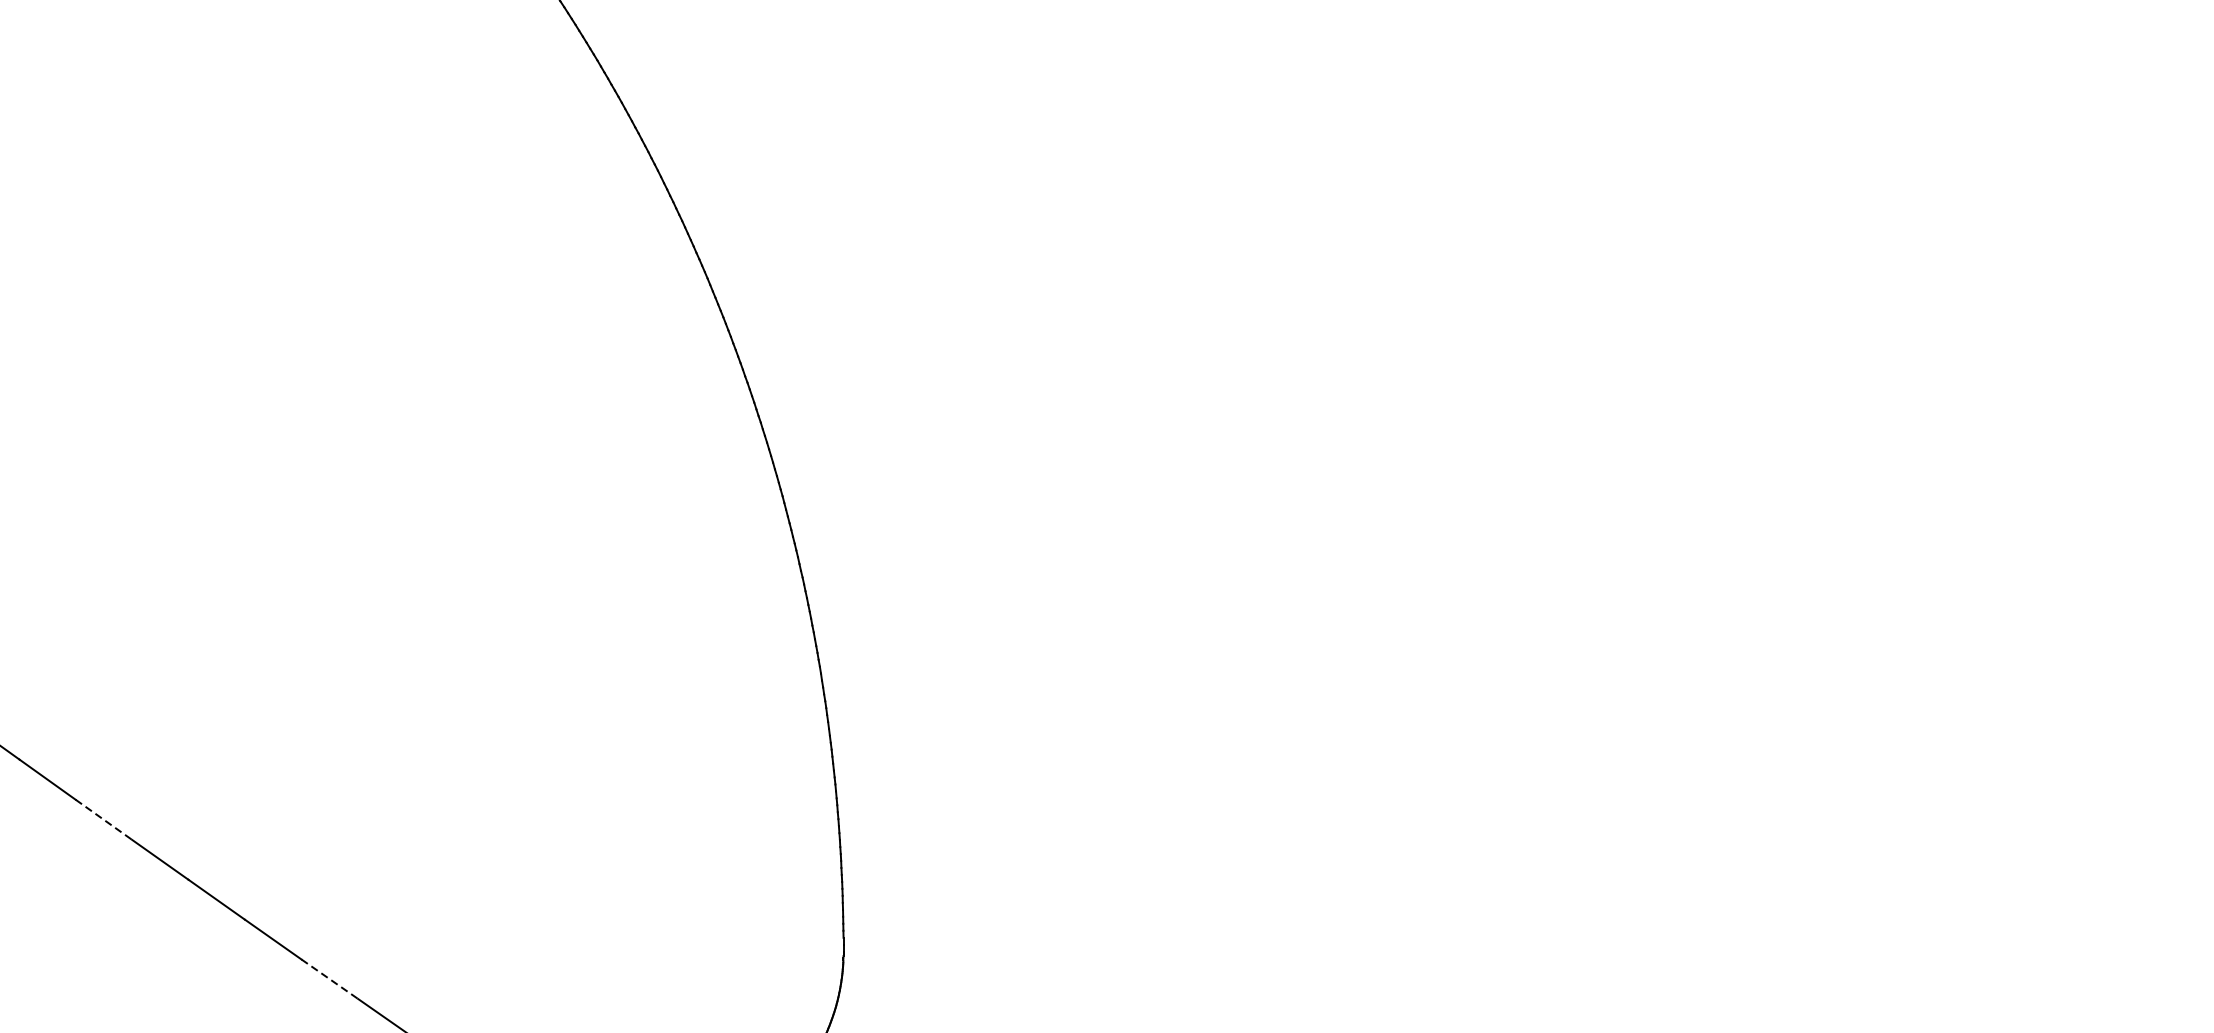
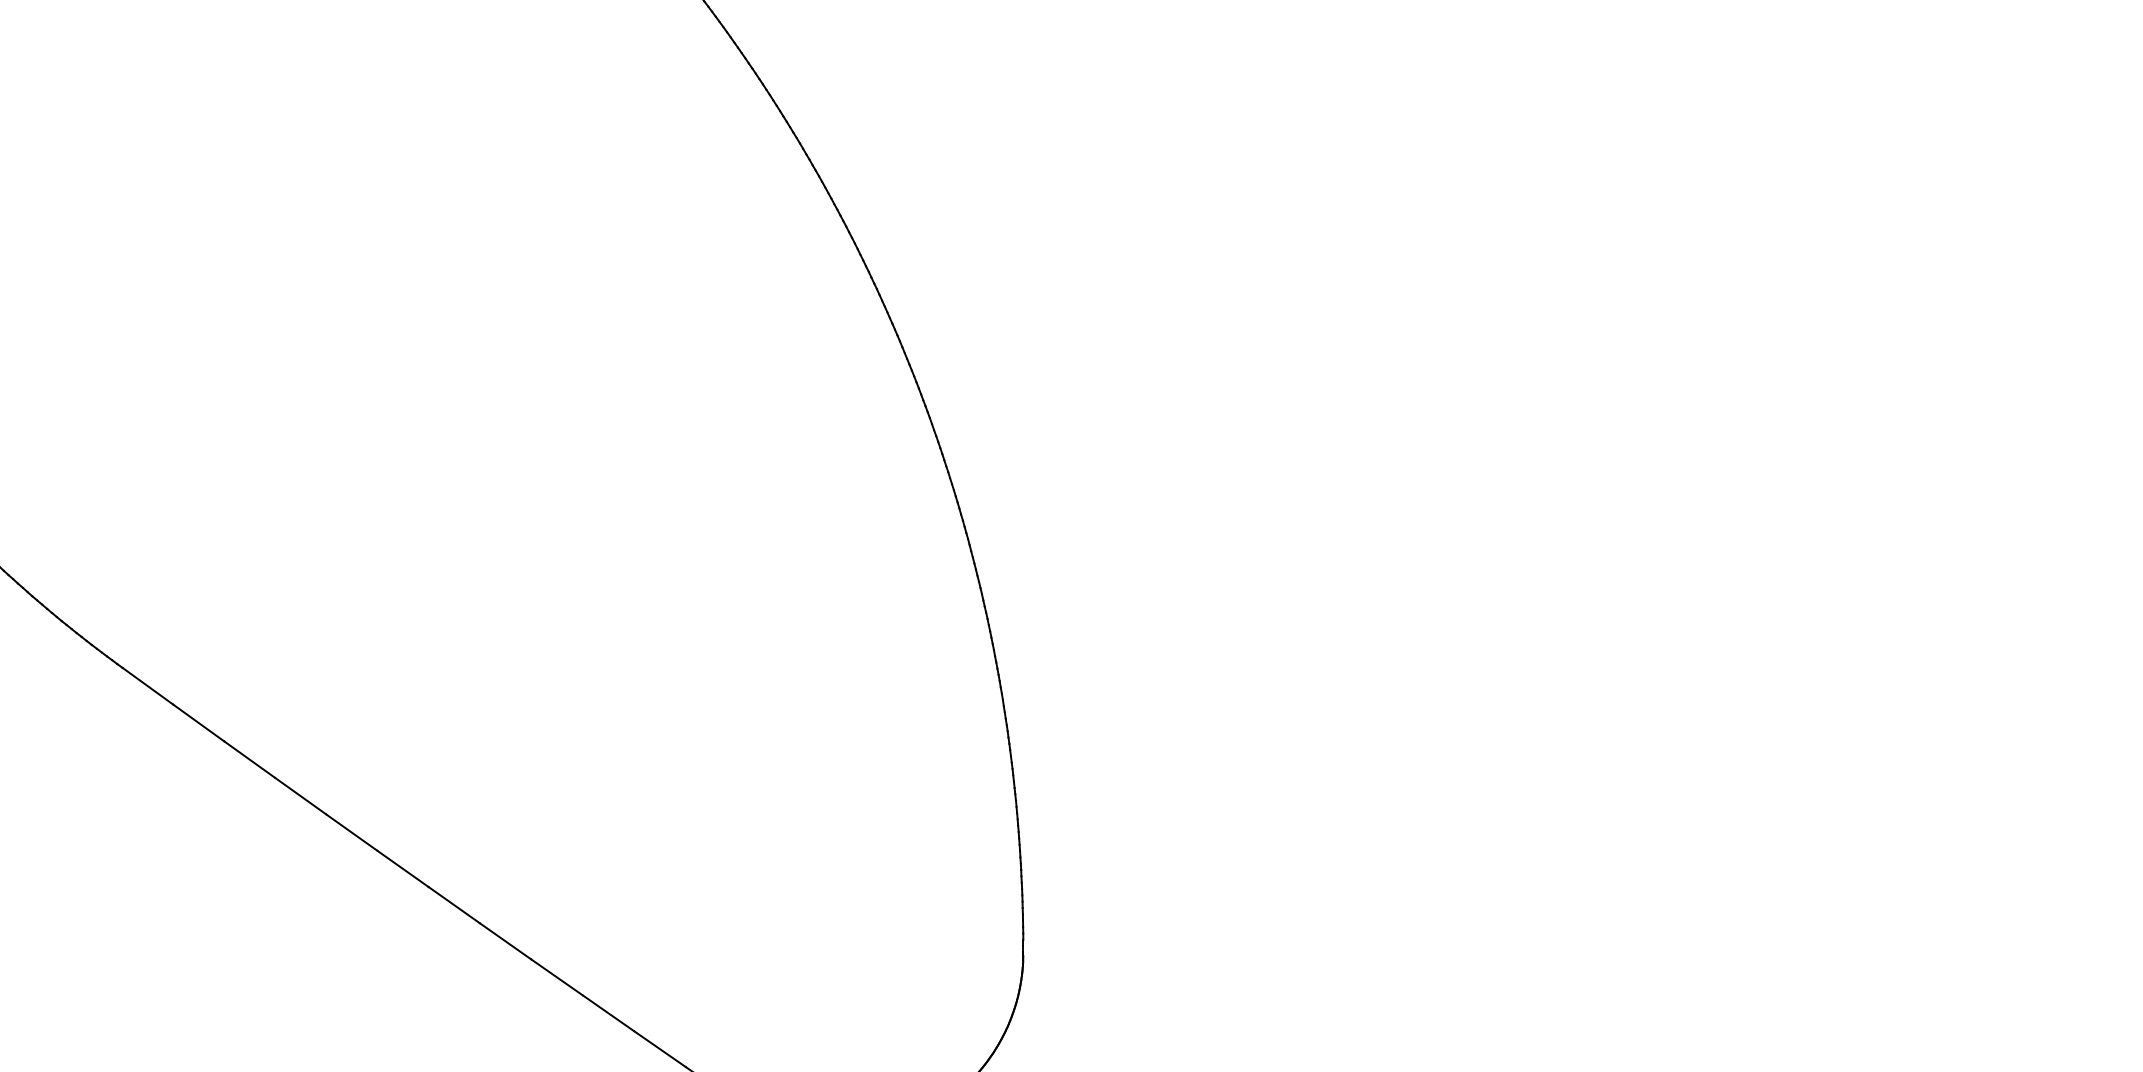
line: (104, 819) -> (352, 832), dashed -> solid
line: (330, 979) -> (557, 977), dashed -> solid

